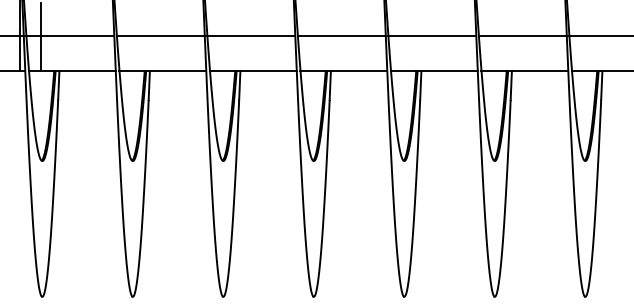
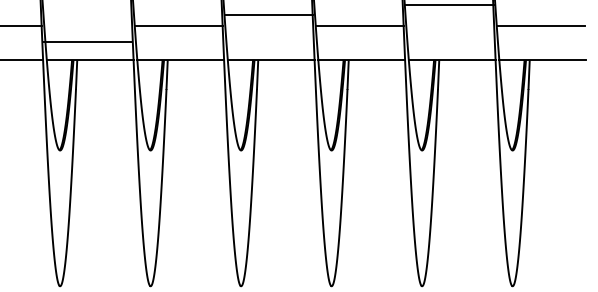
line: (160, 36) -> (87, 41), moved
line: (341, 36) -> (268, 14), moved
line: (522, 36) -> (449, 4), moved

